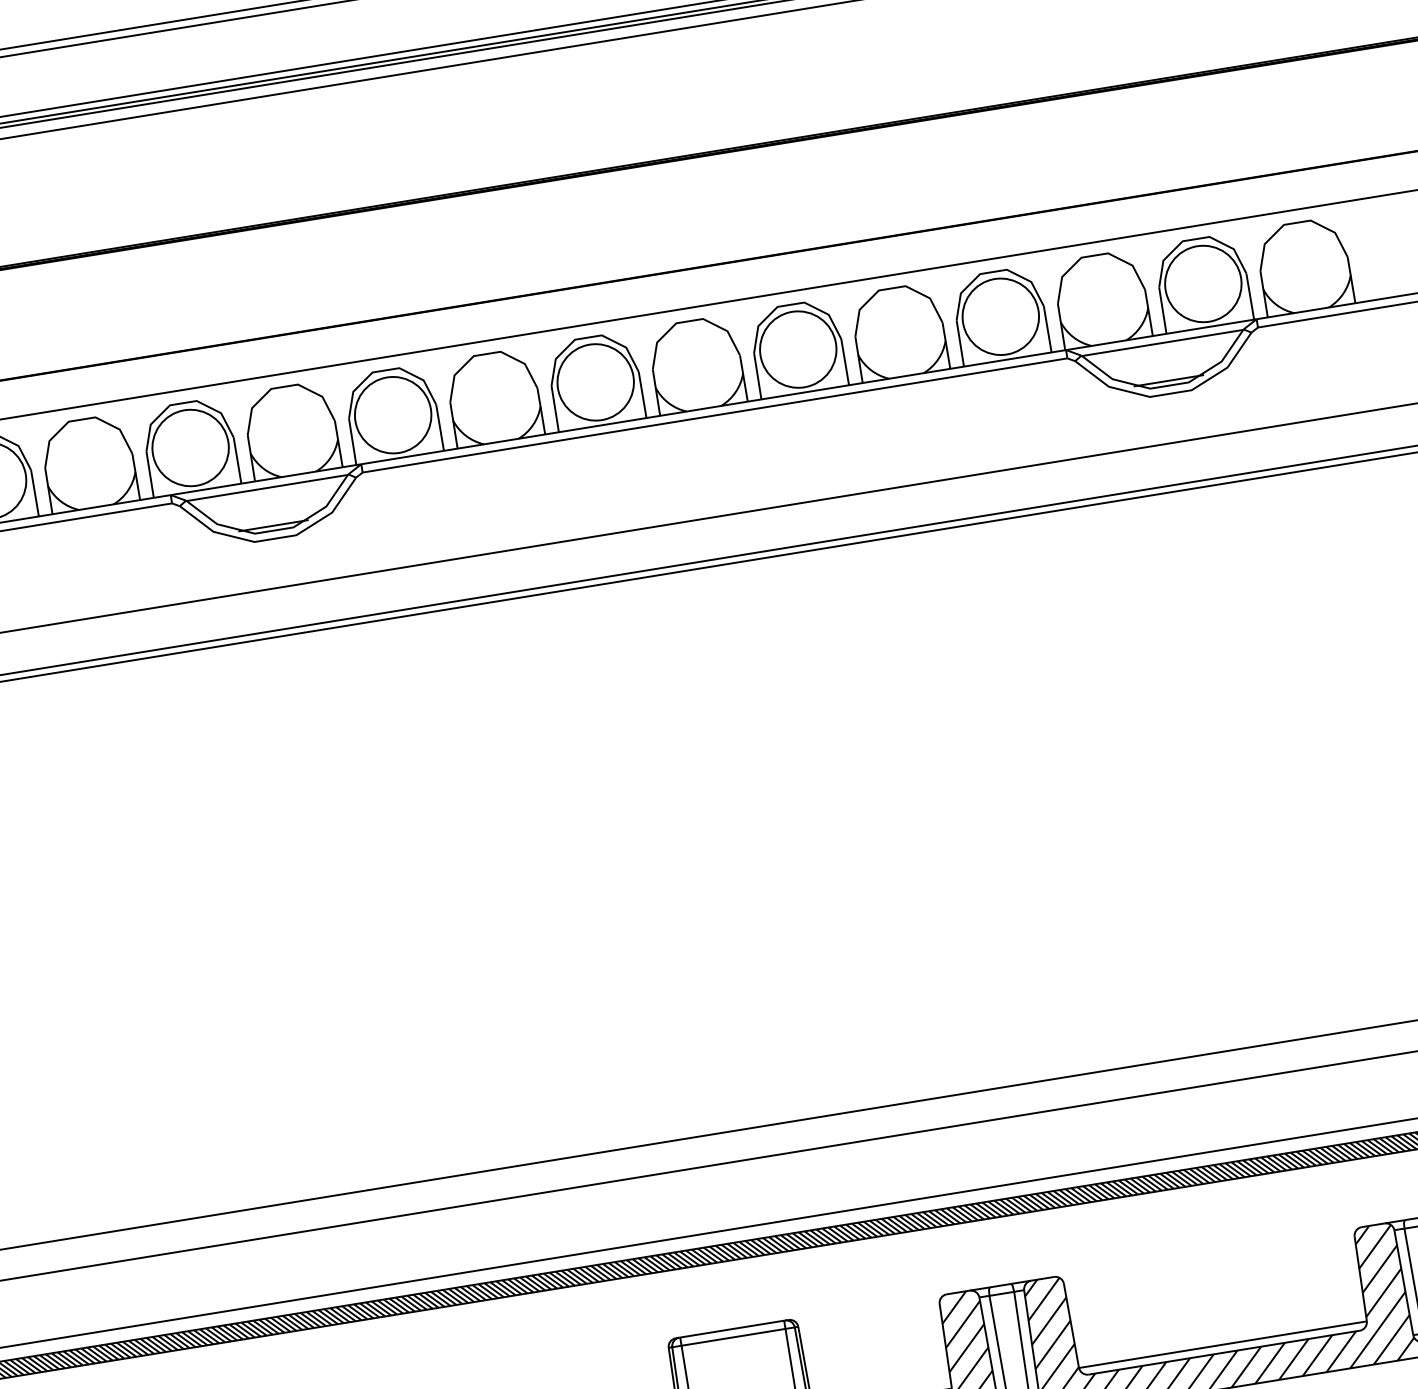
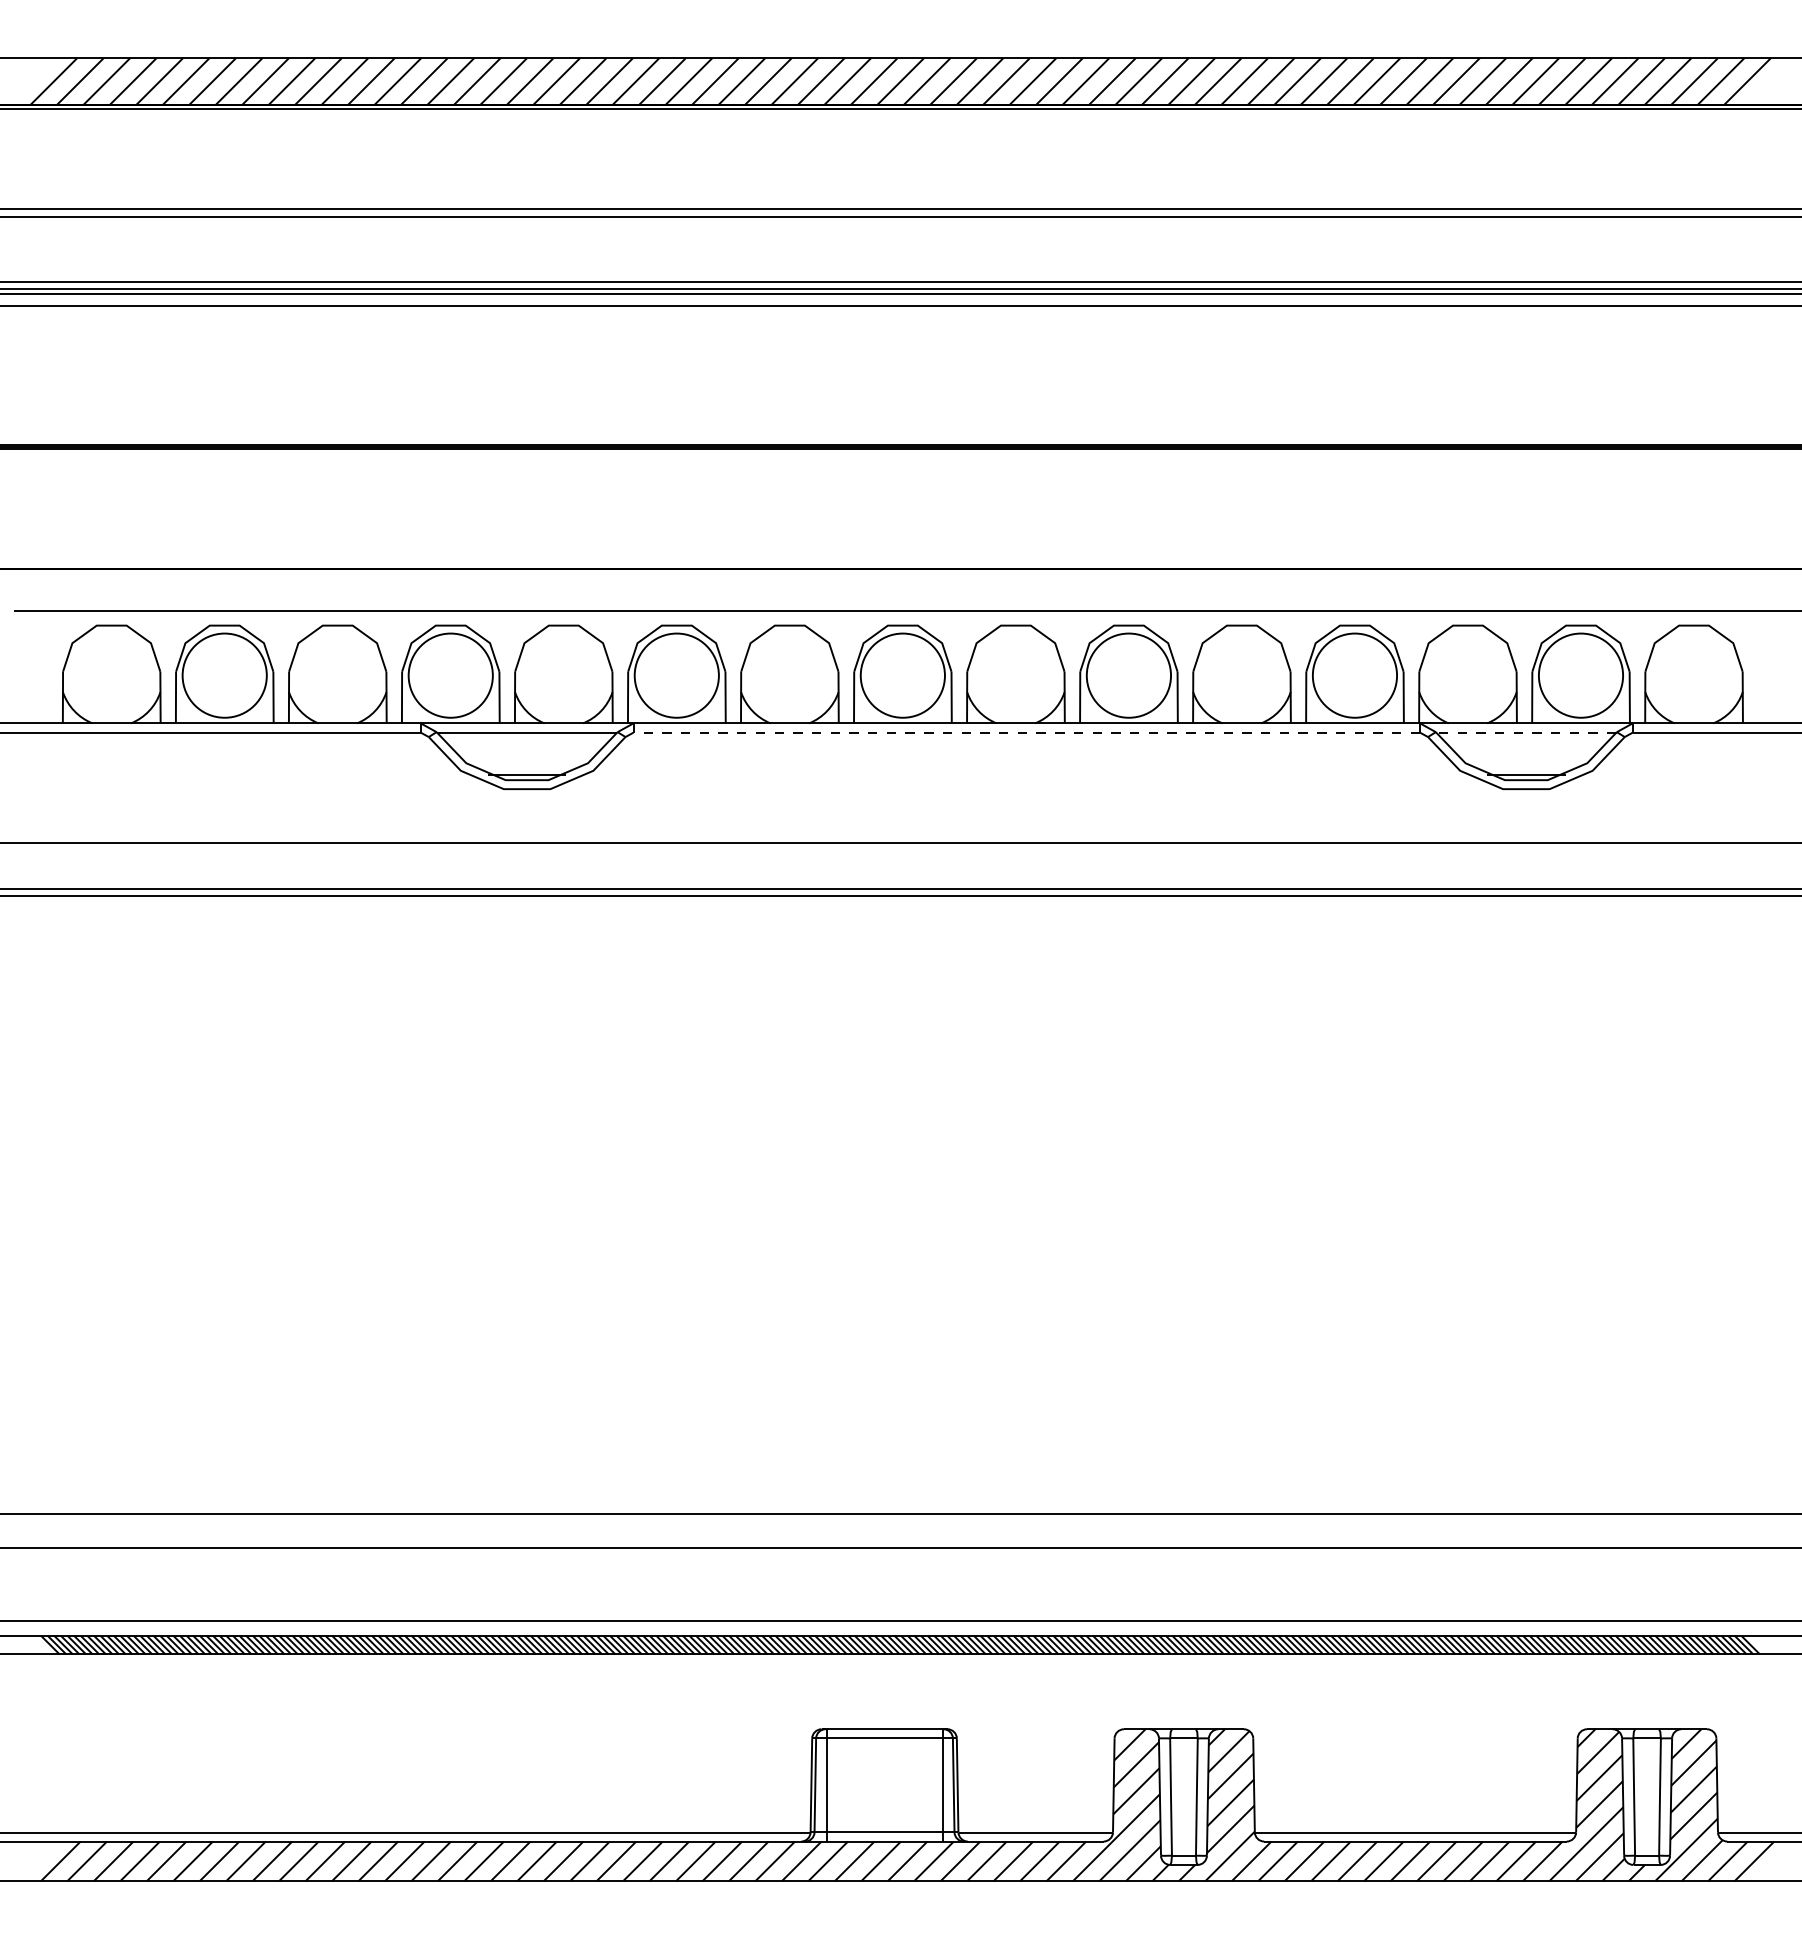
line: (1161, 342) -> (1525, 732), solid -> dashed
line: (714, 415) -> (1026, 732), solid -> dashed

